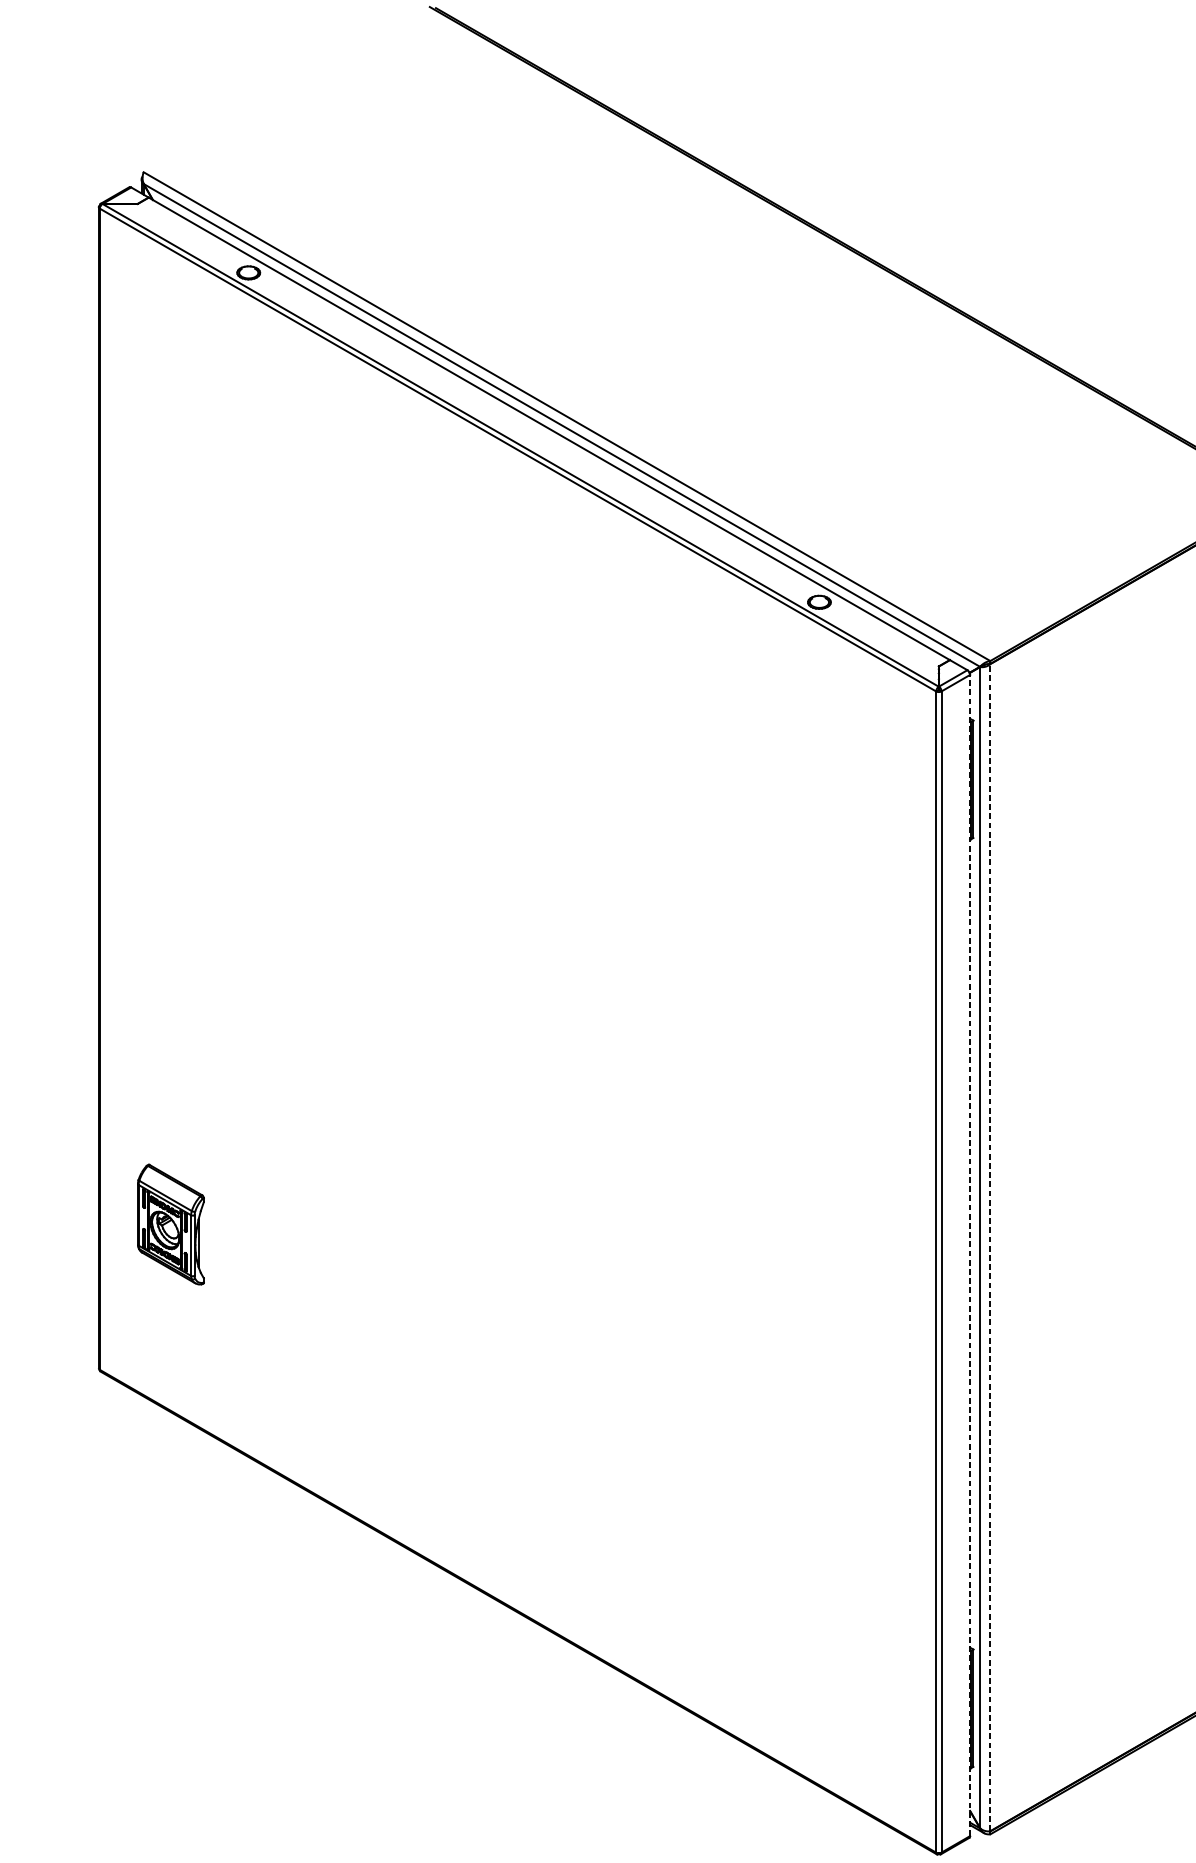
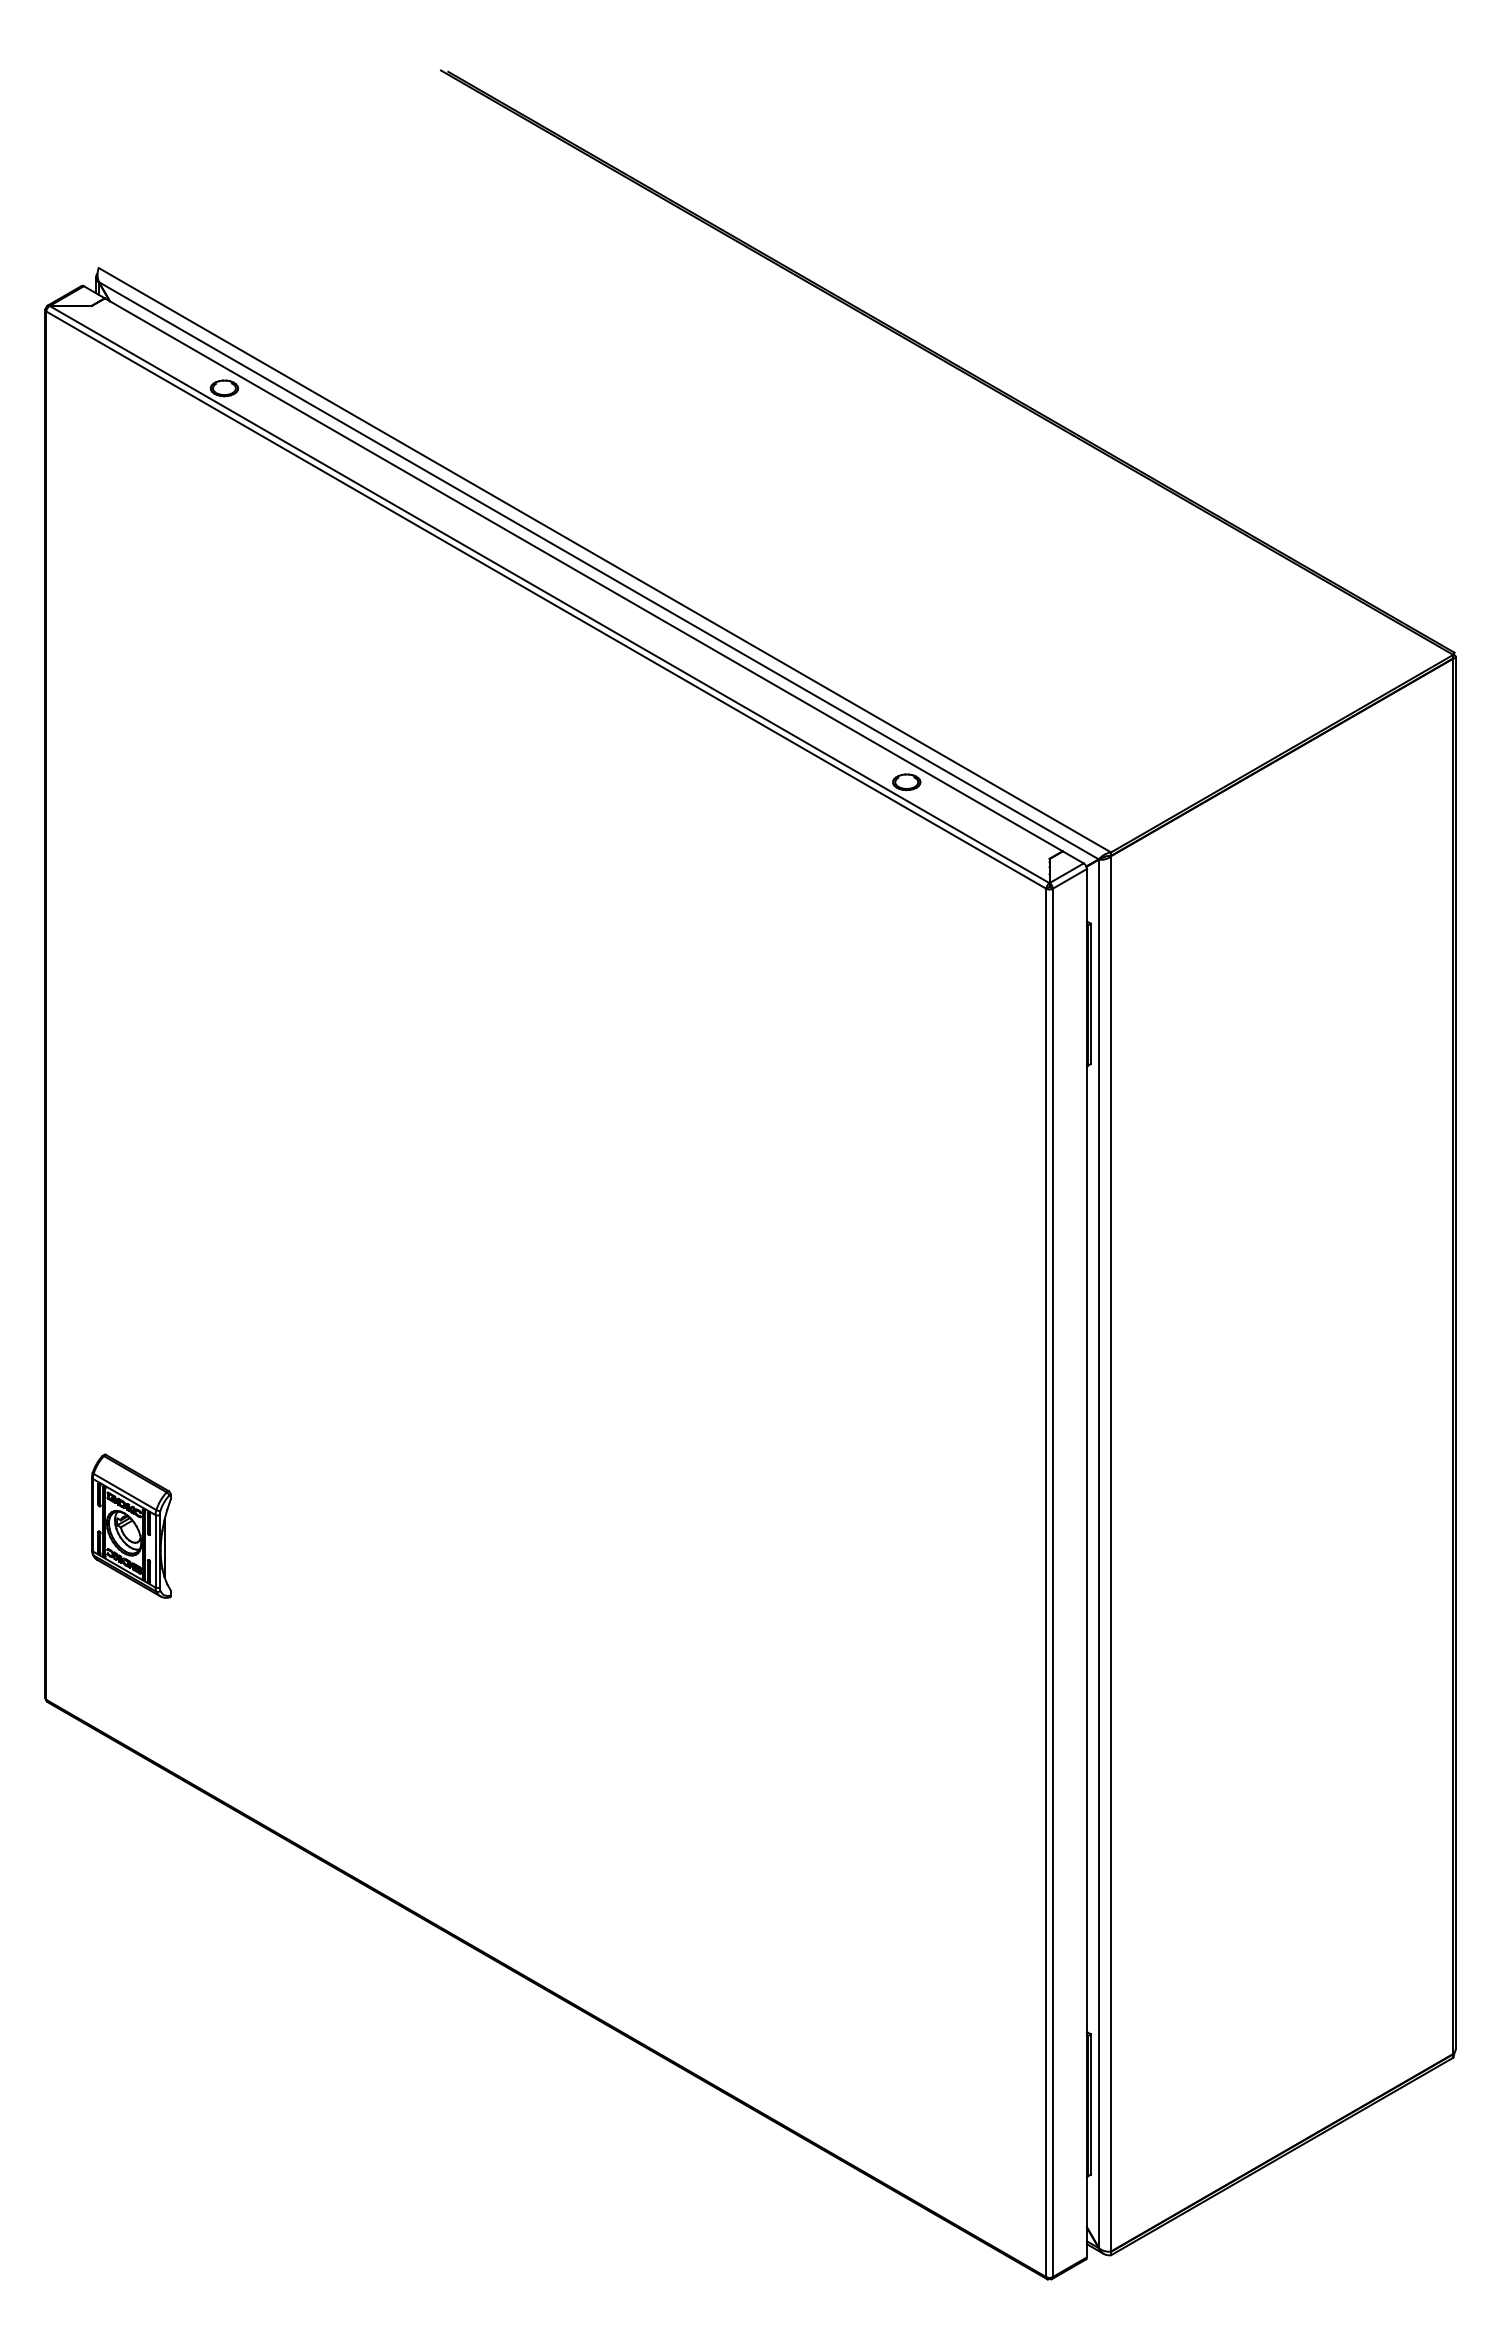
line: (990, 1247) -> (1111, 1553), dashed -> solid
line: (969, 1254) -> (1086, 1562), dashed -> solid

